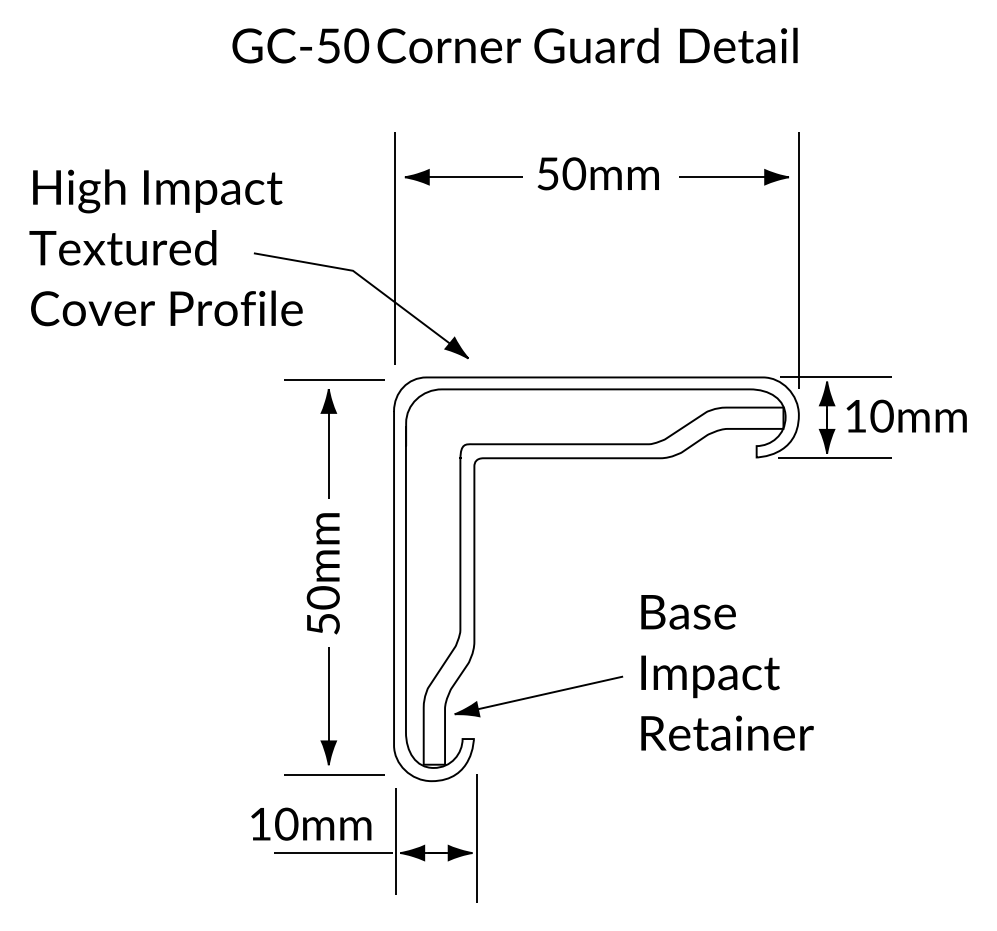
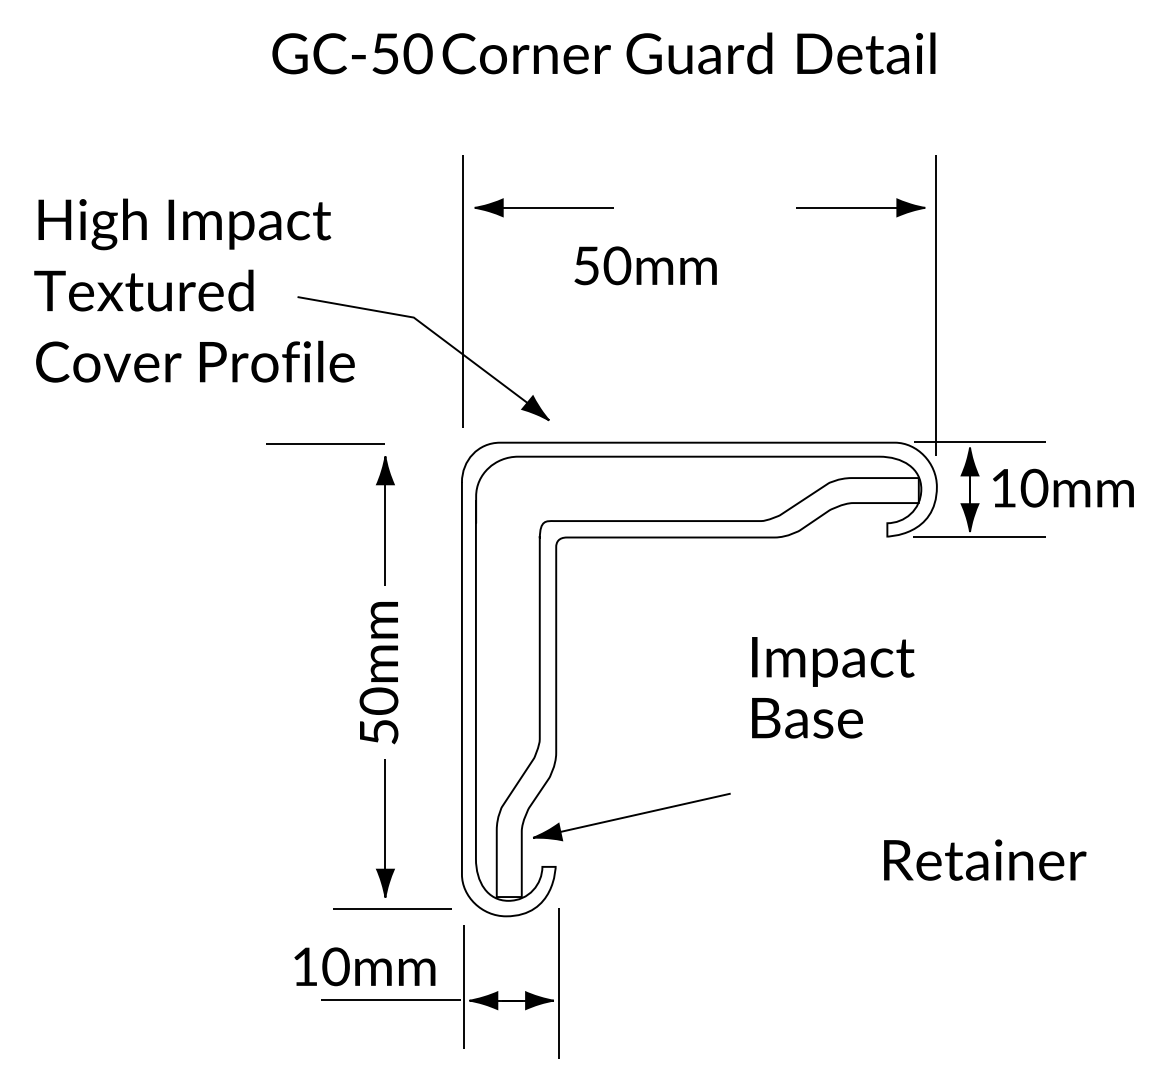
text: (598, 173) -> (645, 265), moved
line: (334, 378) -> (325, 443), moved
text: (710, 676) -> (833, 661), moved
text: (727, 732) -> (985, 859), moved

